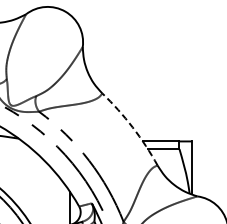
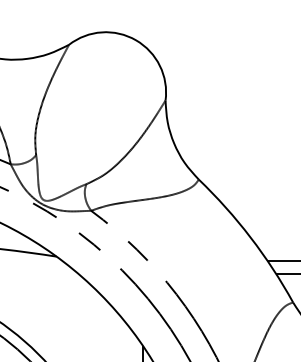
arc: (132, 127) -> (250, 237), dashed -> solid

